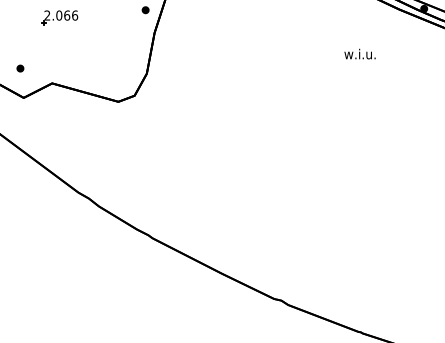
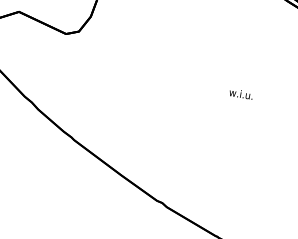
text: (359, 53) -> (240, 93), moved

